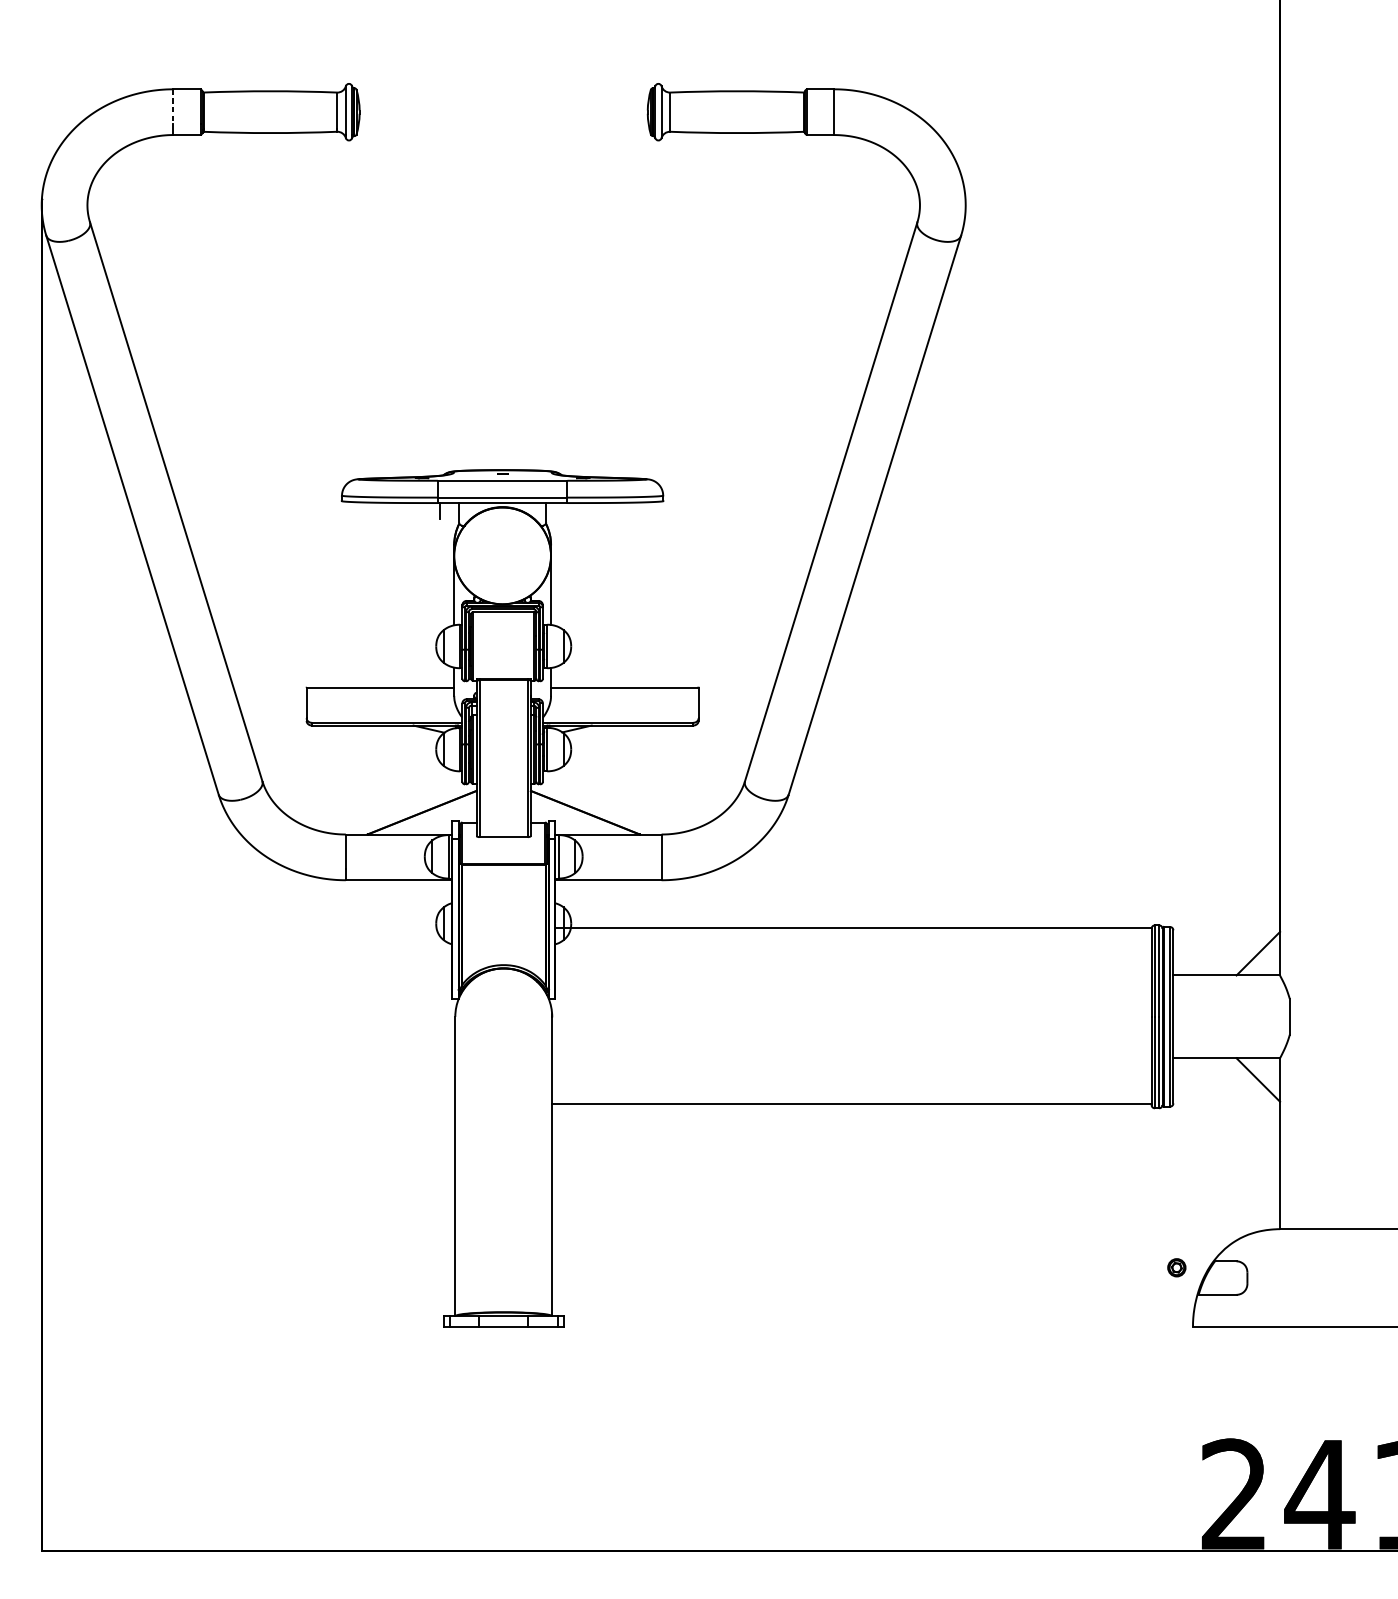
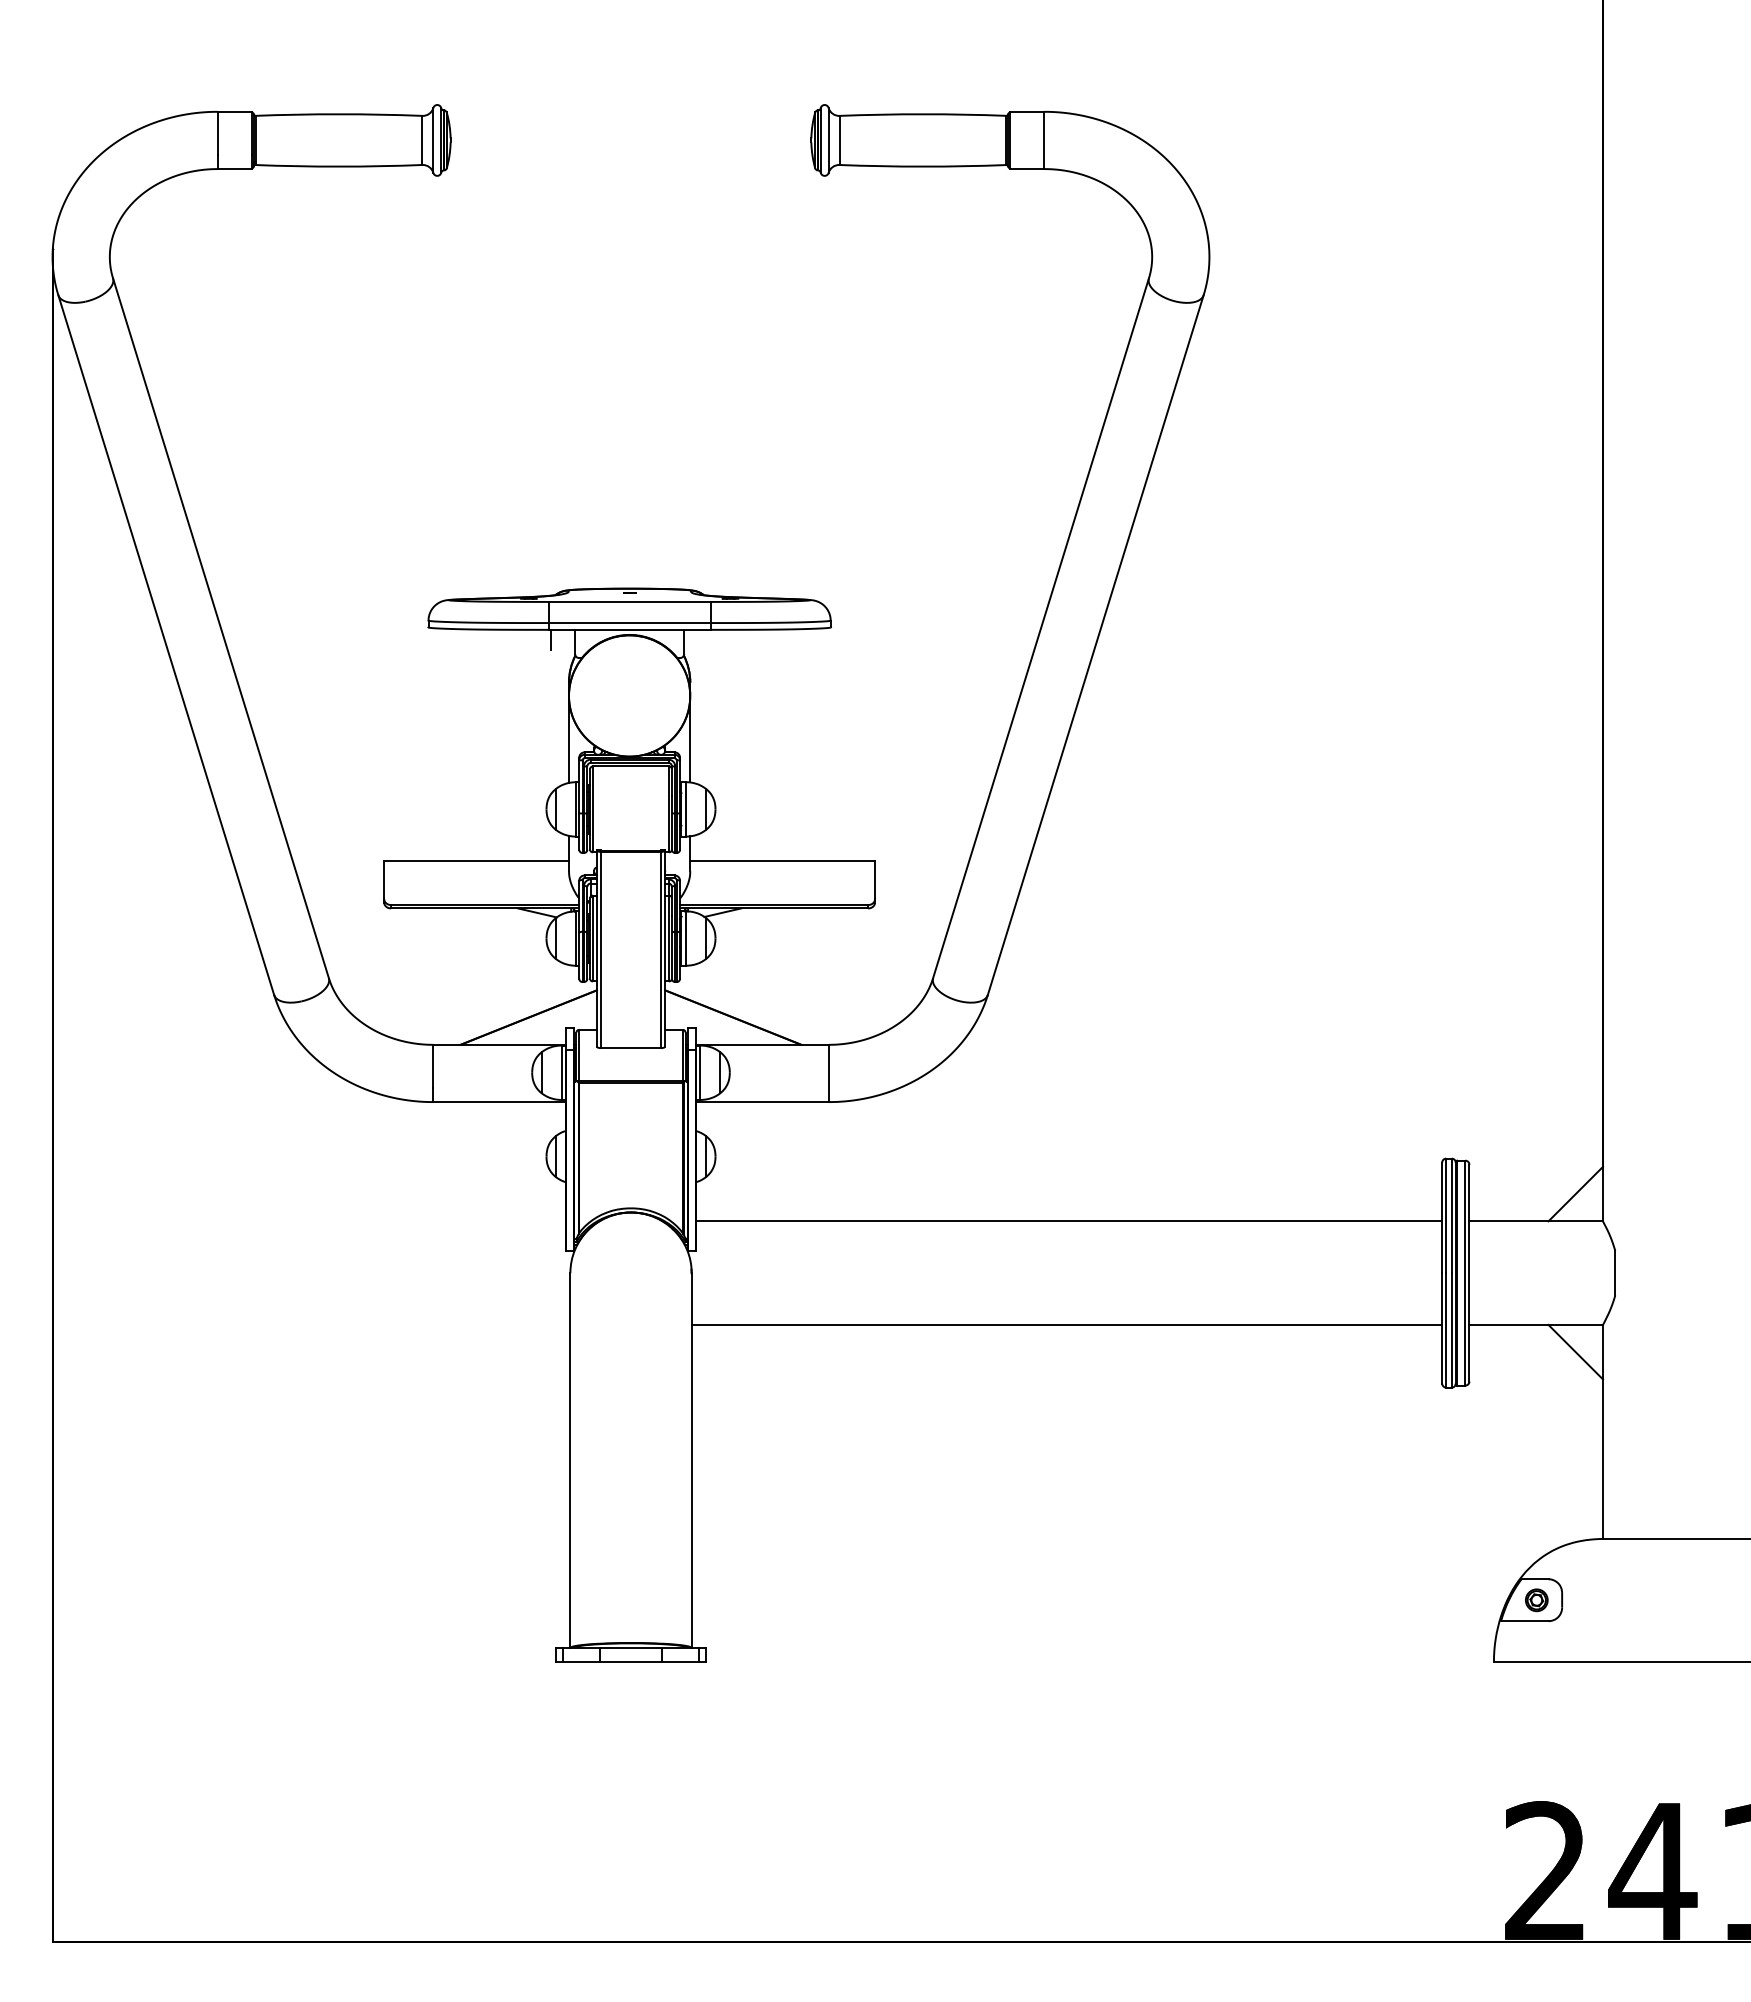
line: (173, 106) -> (217, 133), dashed -> solid
line: (853, 928) -> (1068, 1221), moved
line: (851, 1103) -> (1066, 1324), moved
part: (1176, 1267) -> (1536, 1600), moved

